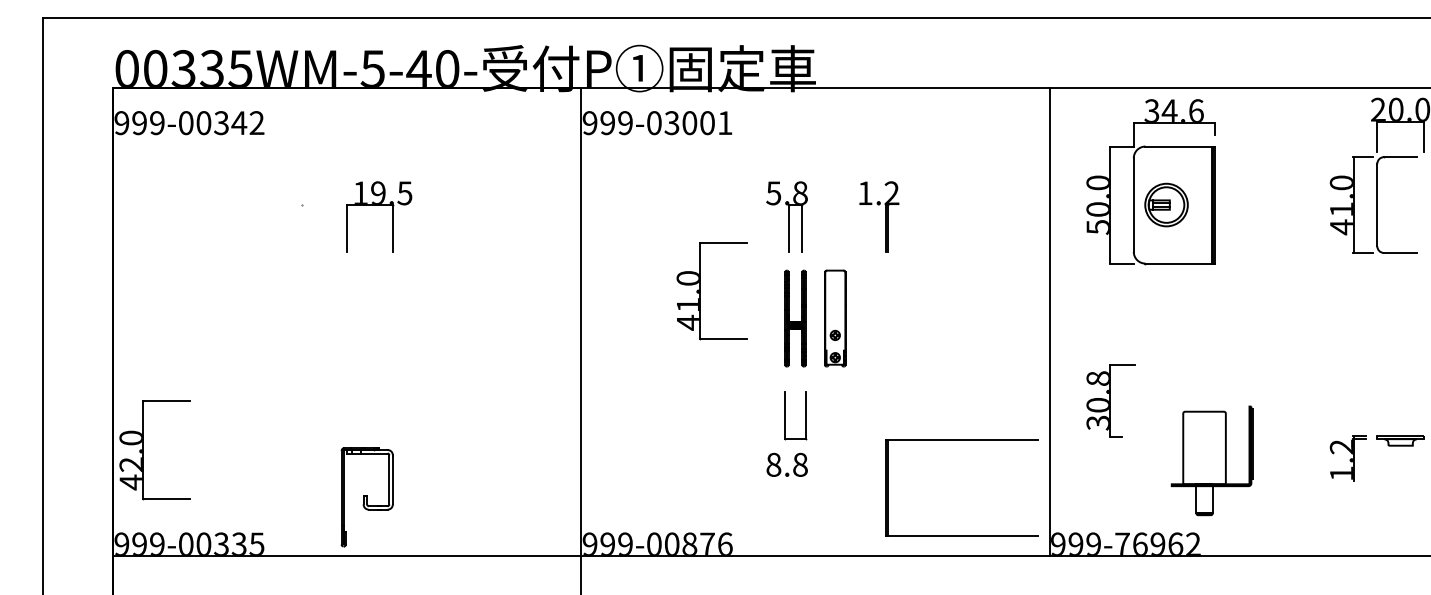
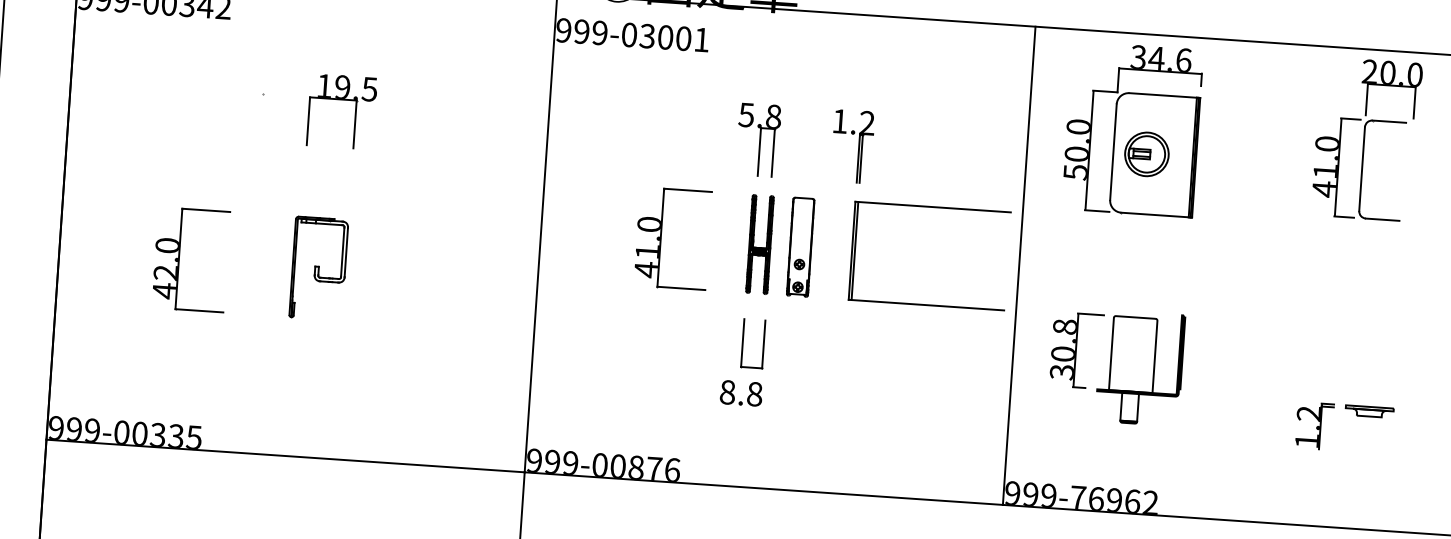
part: (700, 291) -> (660, 238), moved
part: (961, 440) -> (932, 207), moved
part: (143, 450) -> (179, 259), moved
part: (1211, 460) -> (1139, 367), moved
part: (366, 497) -> (318, 268), moved

